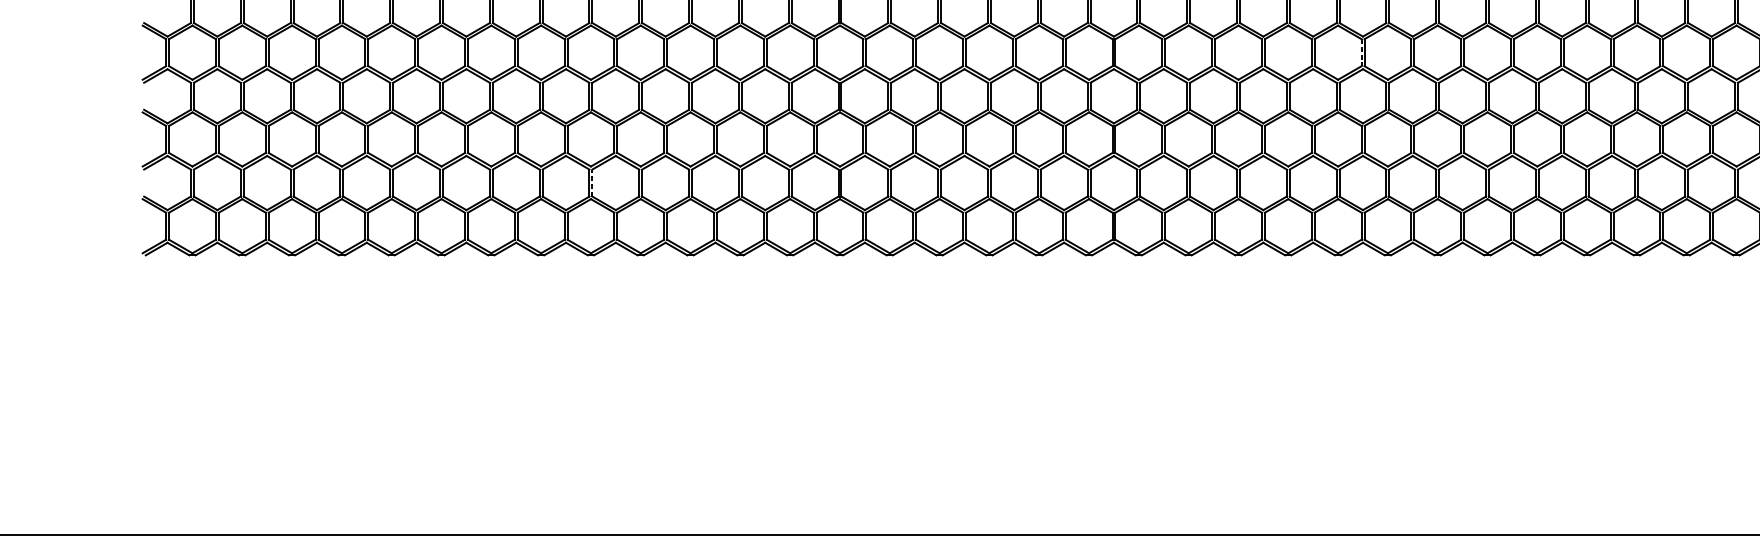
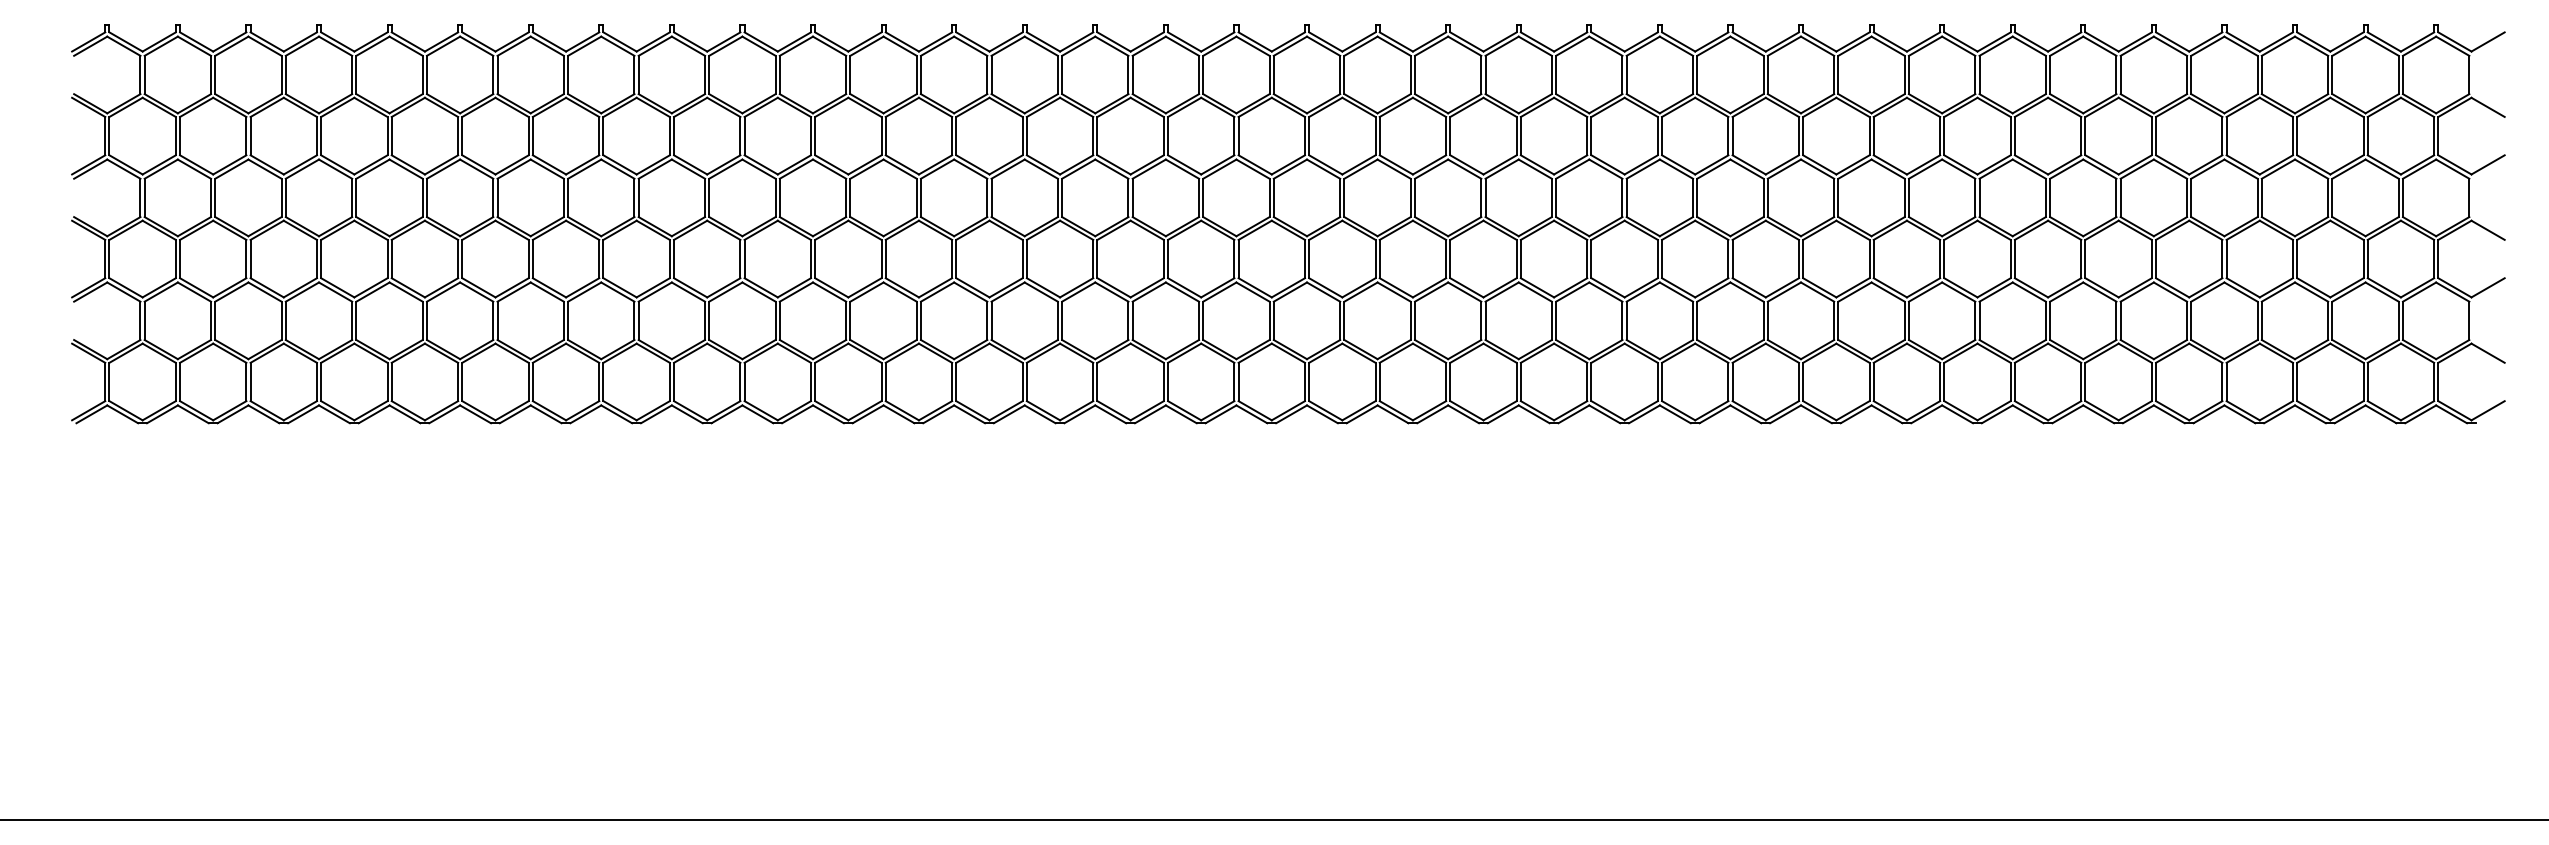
line: (1361, 52) -> (1798, 136), dashed -> solid
line: (592, 182) -> (709, 320), dashed -> solid

